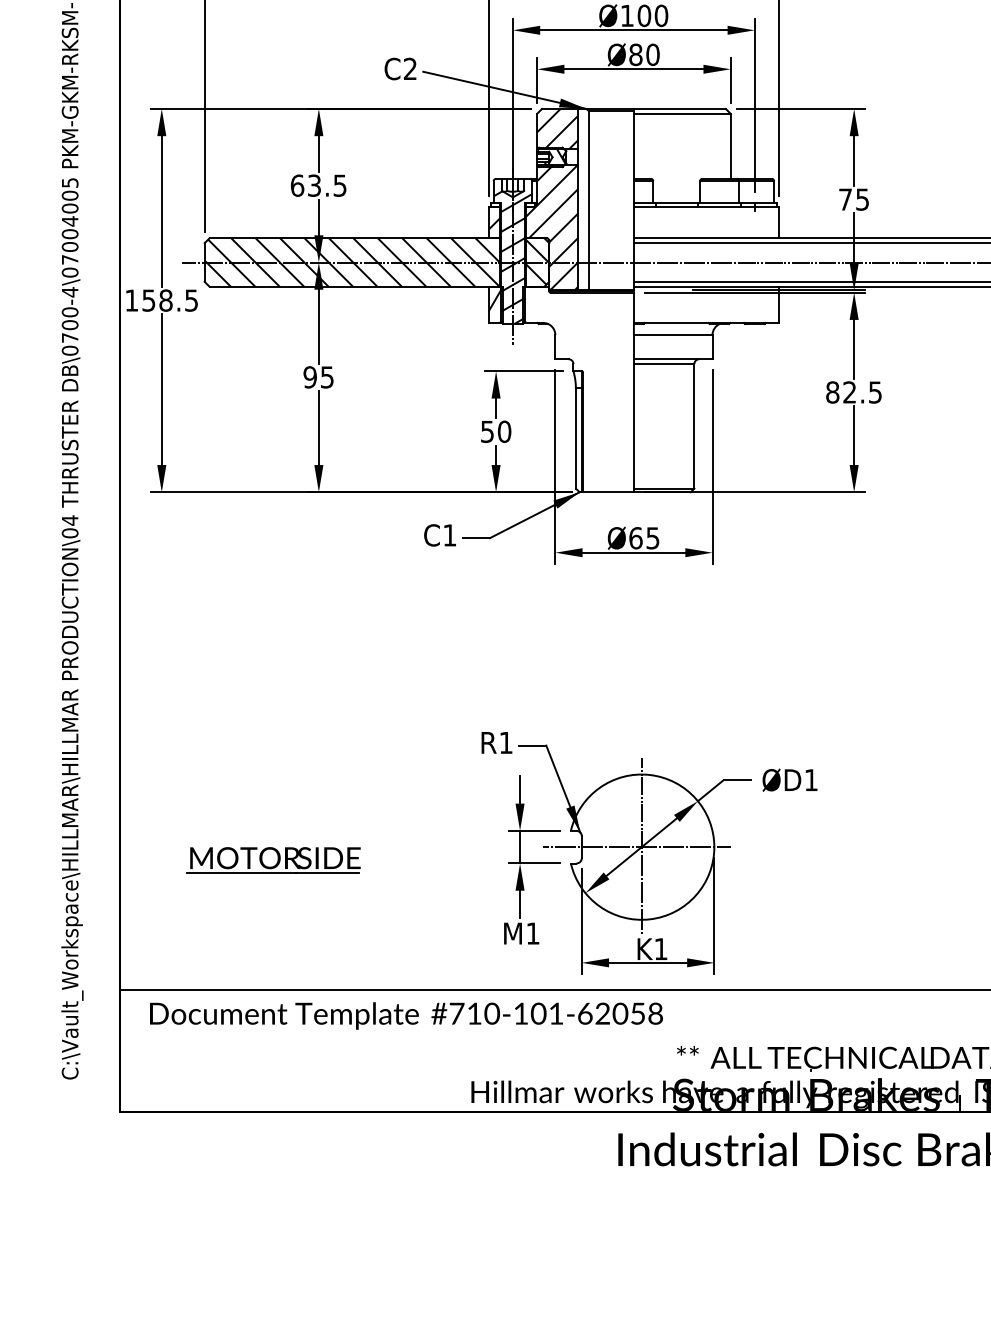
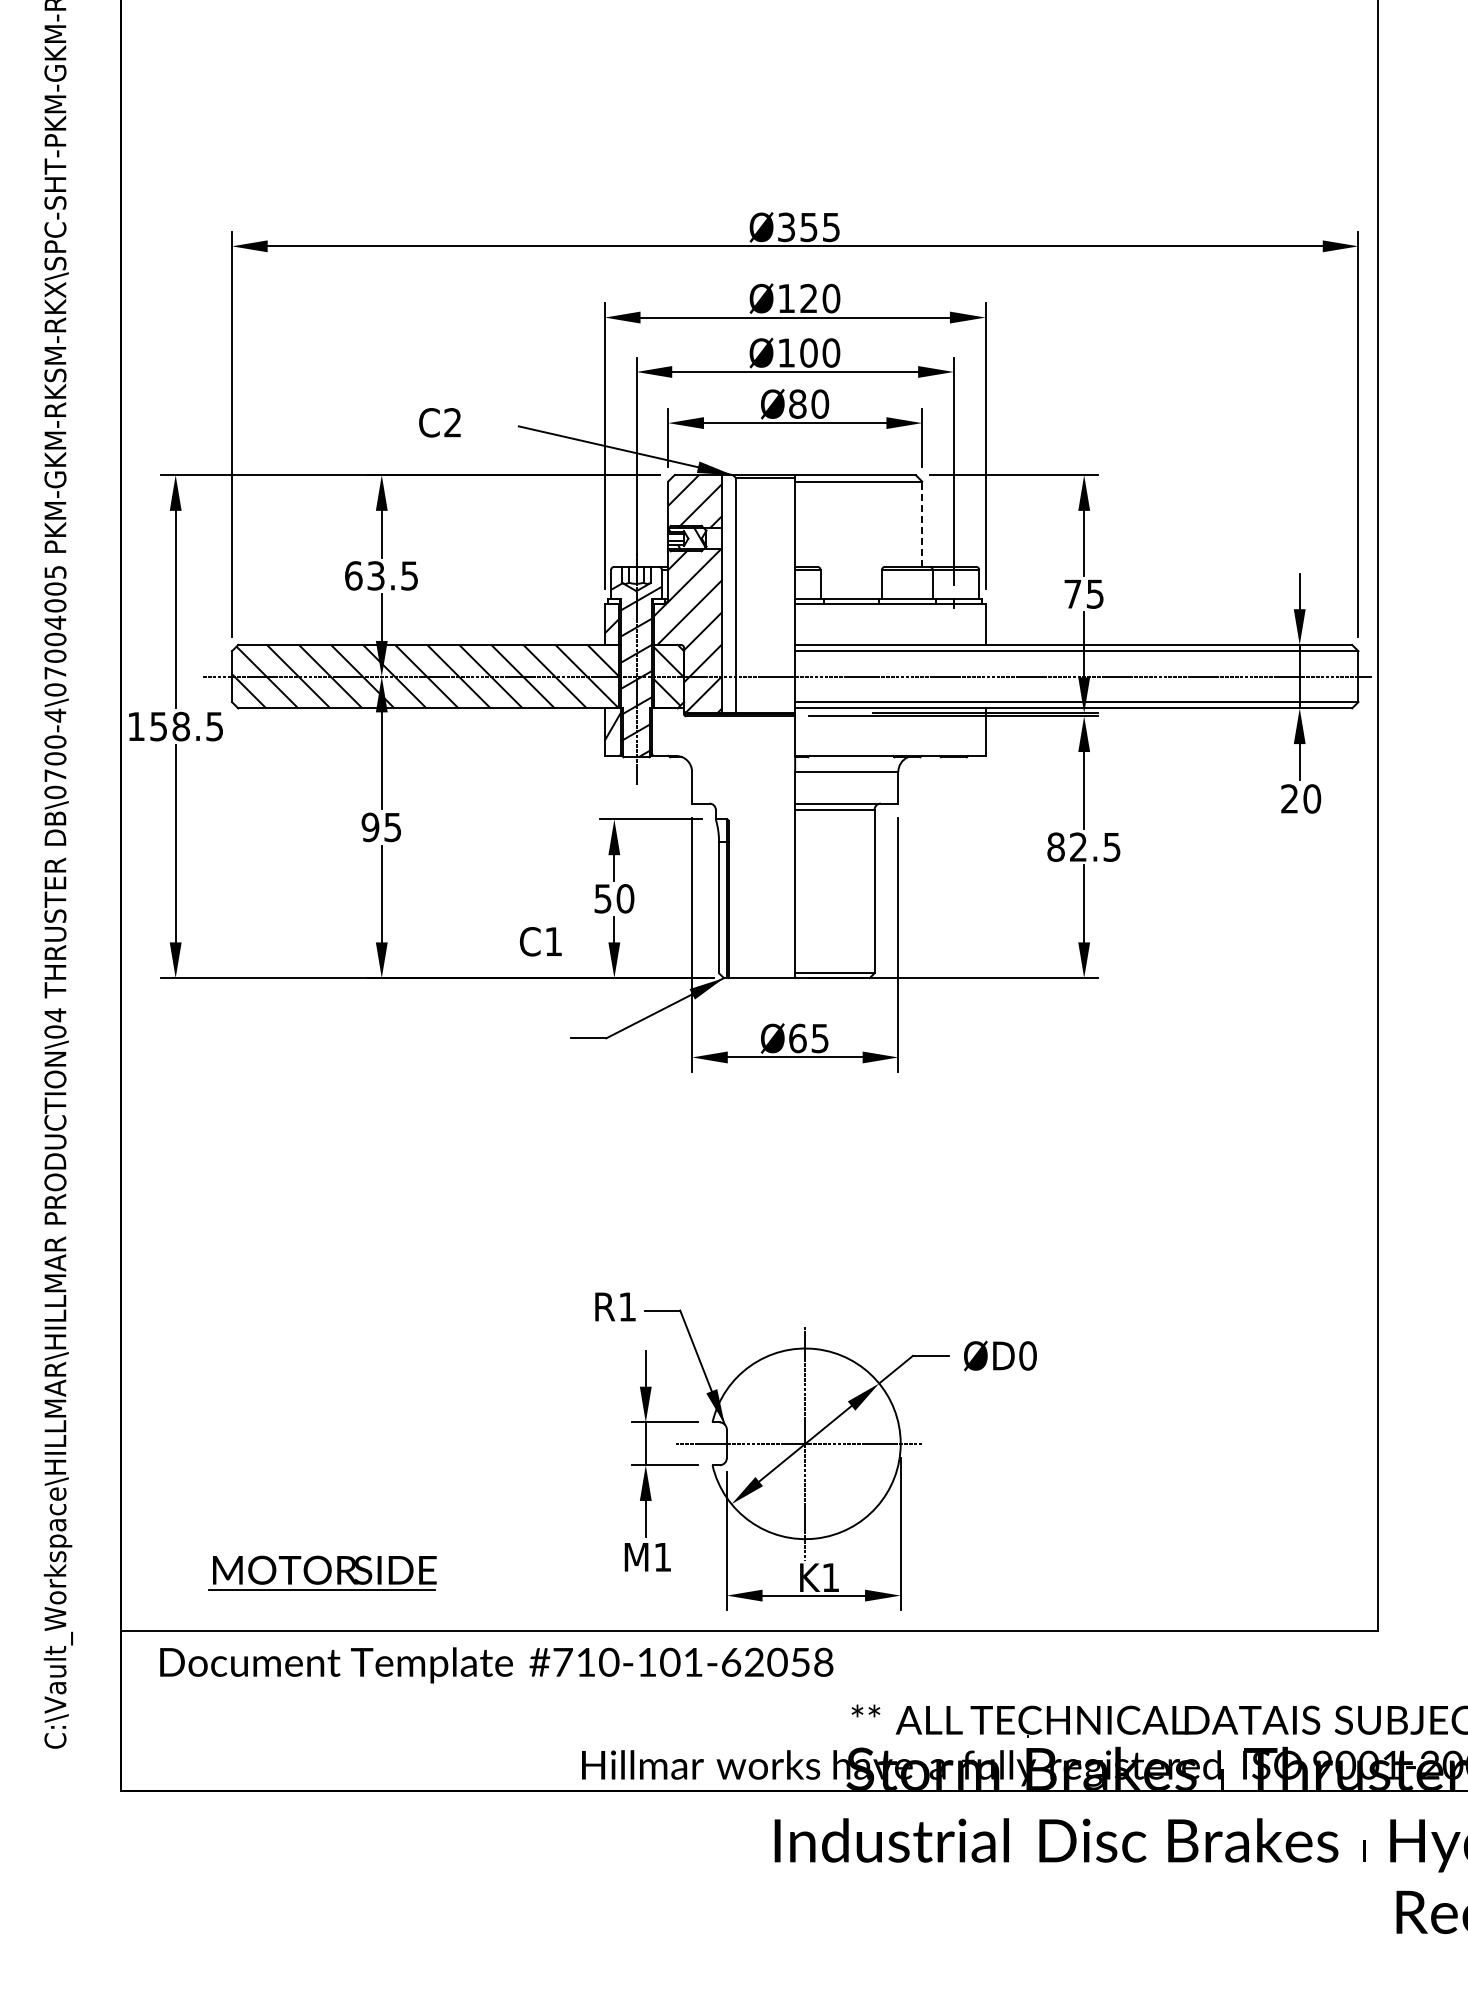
text: (400, 68) -> (439, 422), moved
line: (730, 146) -> (922, 524), solid -> dashed
text: (439, 535) -> (540, 941), moved
text: (810, 779) -> (1027, 1355), ØD1 -> ØD0
part: (273, 859) -> (322, 1572), moved

